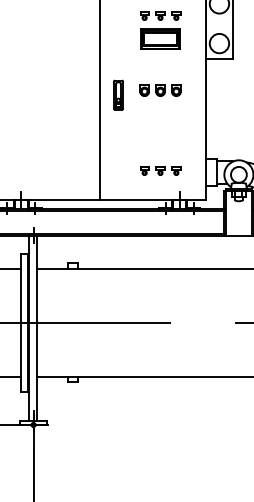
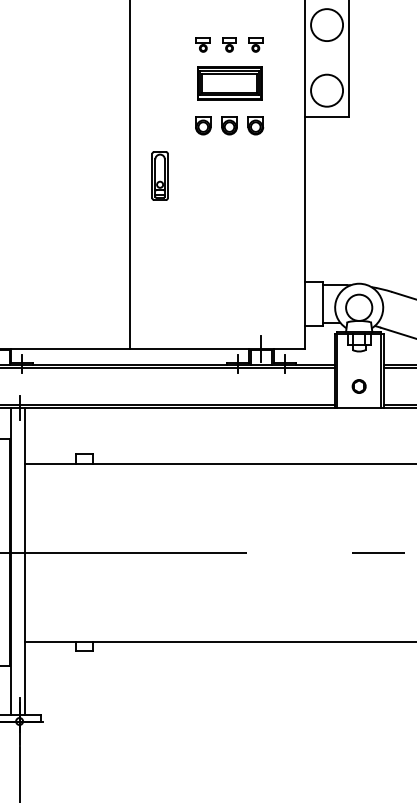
part: (160, 90) -> (229, 125), moved
part: (160, 170) -> (229, 300), removed
part: (238, 222) -> (358, 386), added

